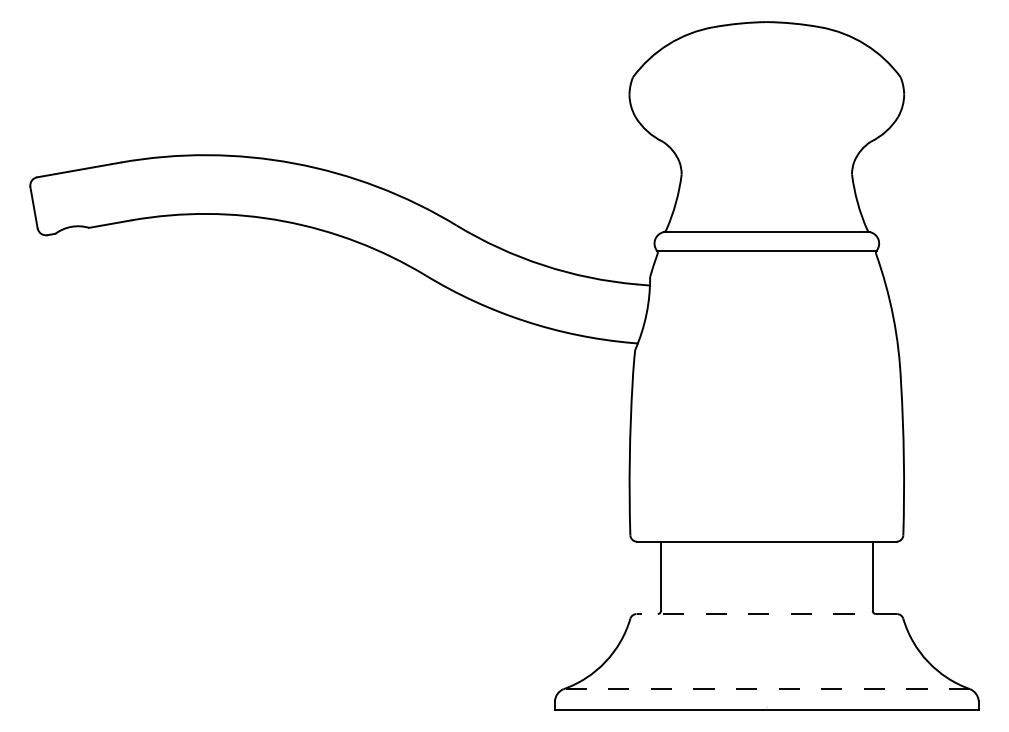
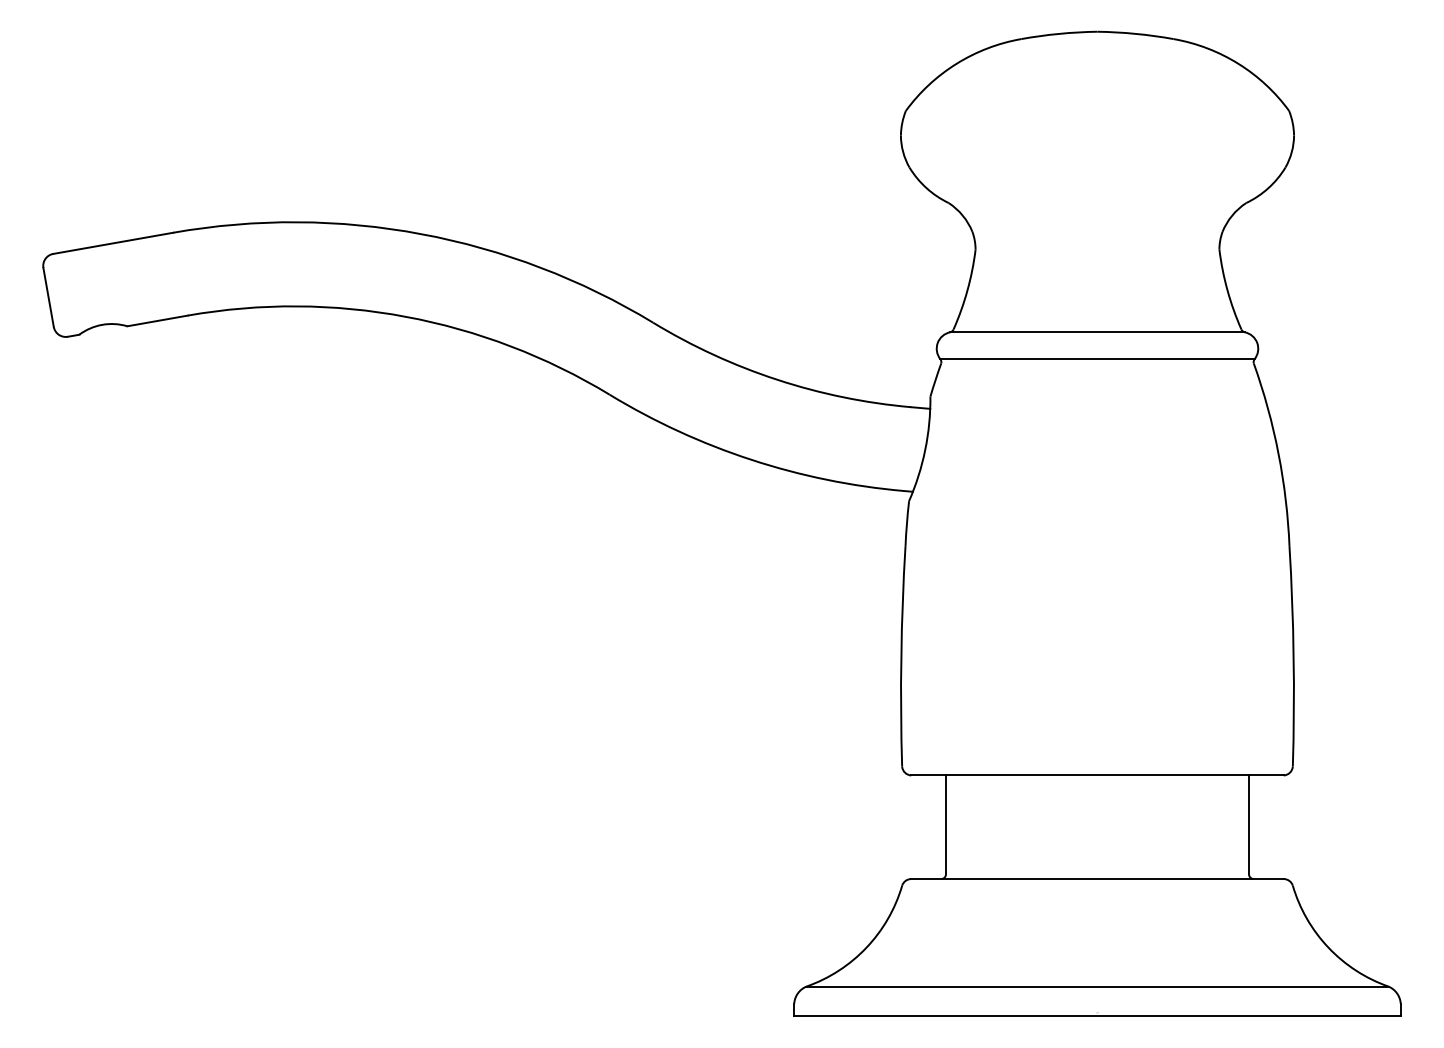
line: (766, 614) -> (1097, 879), dashed -> solid
line: (766, 689) -> (1097, 987), dashed -> solid

